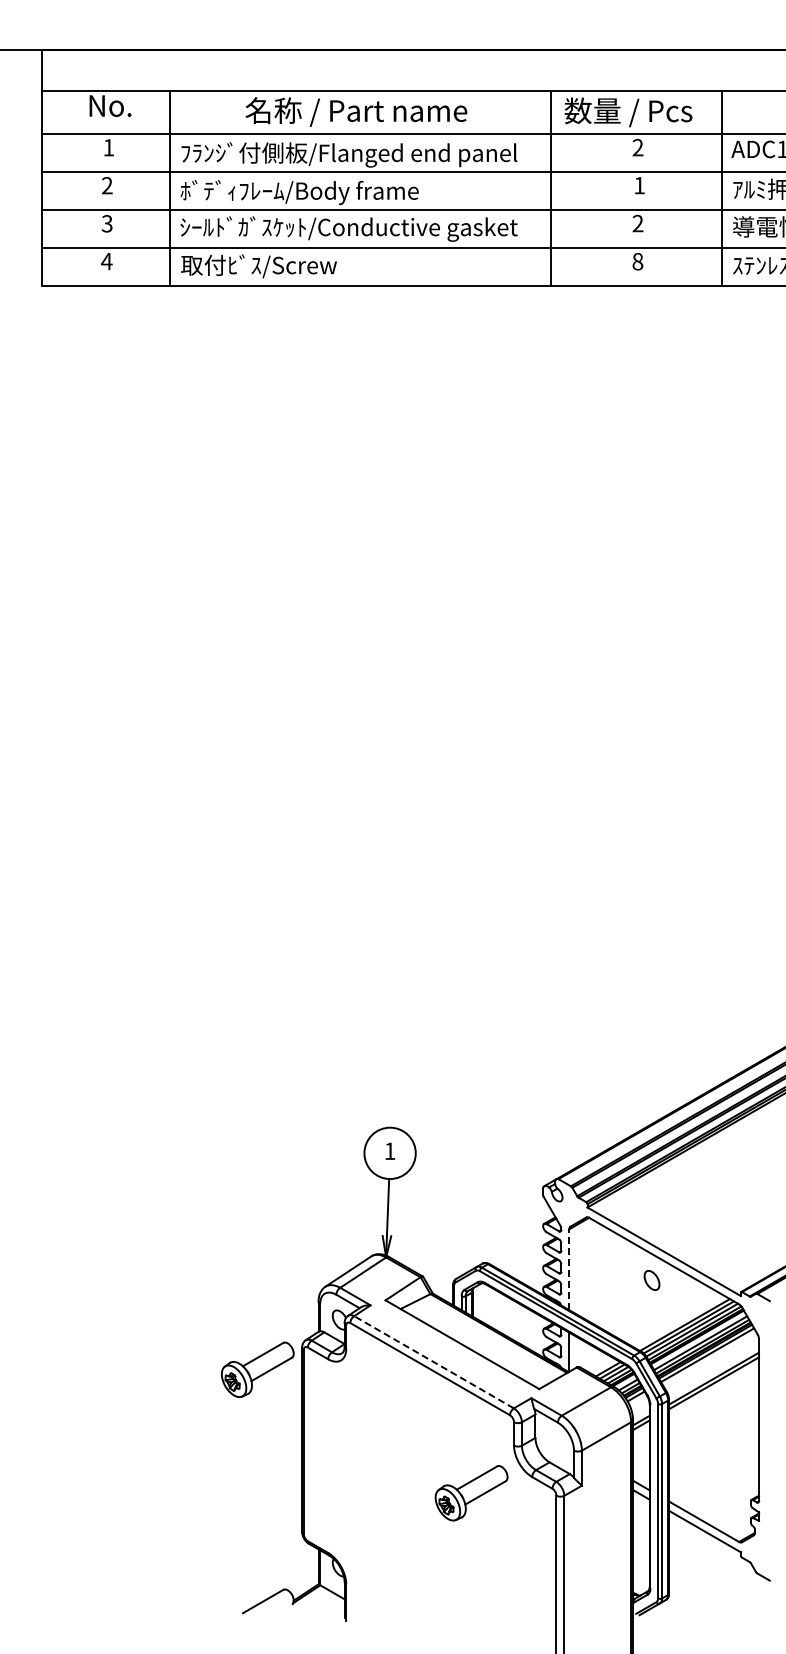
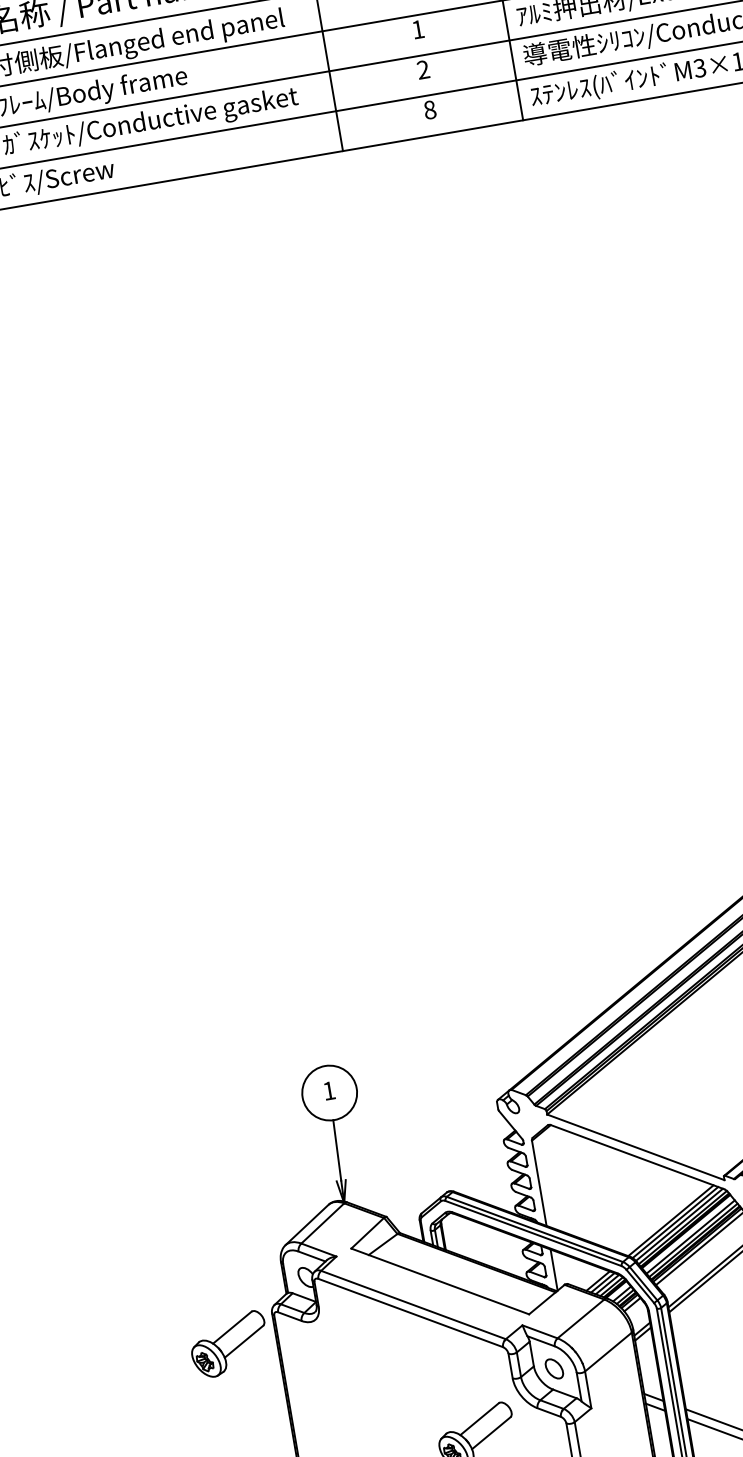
line: (569, 1269) -> (539, 1183), dashed -> solid
part: (651, 1280) -> (553, 1369), moved
line: (433, 1362) -> (412, 1305), dashed -> solid

